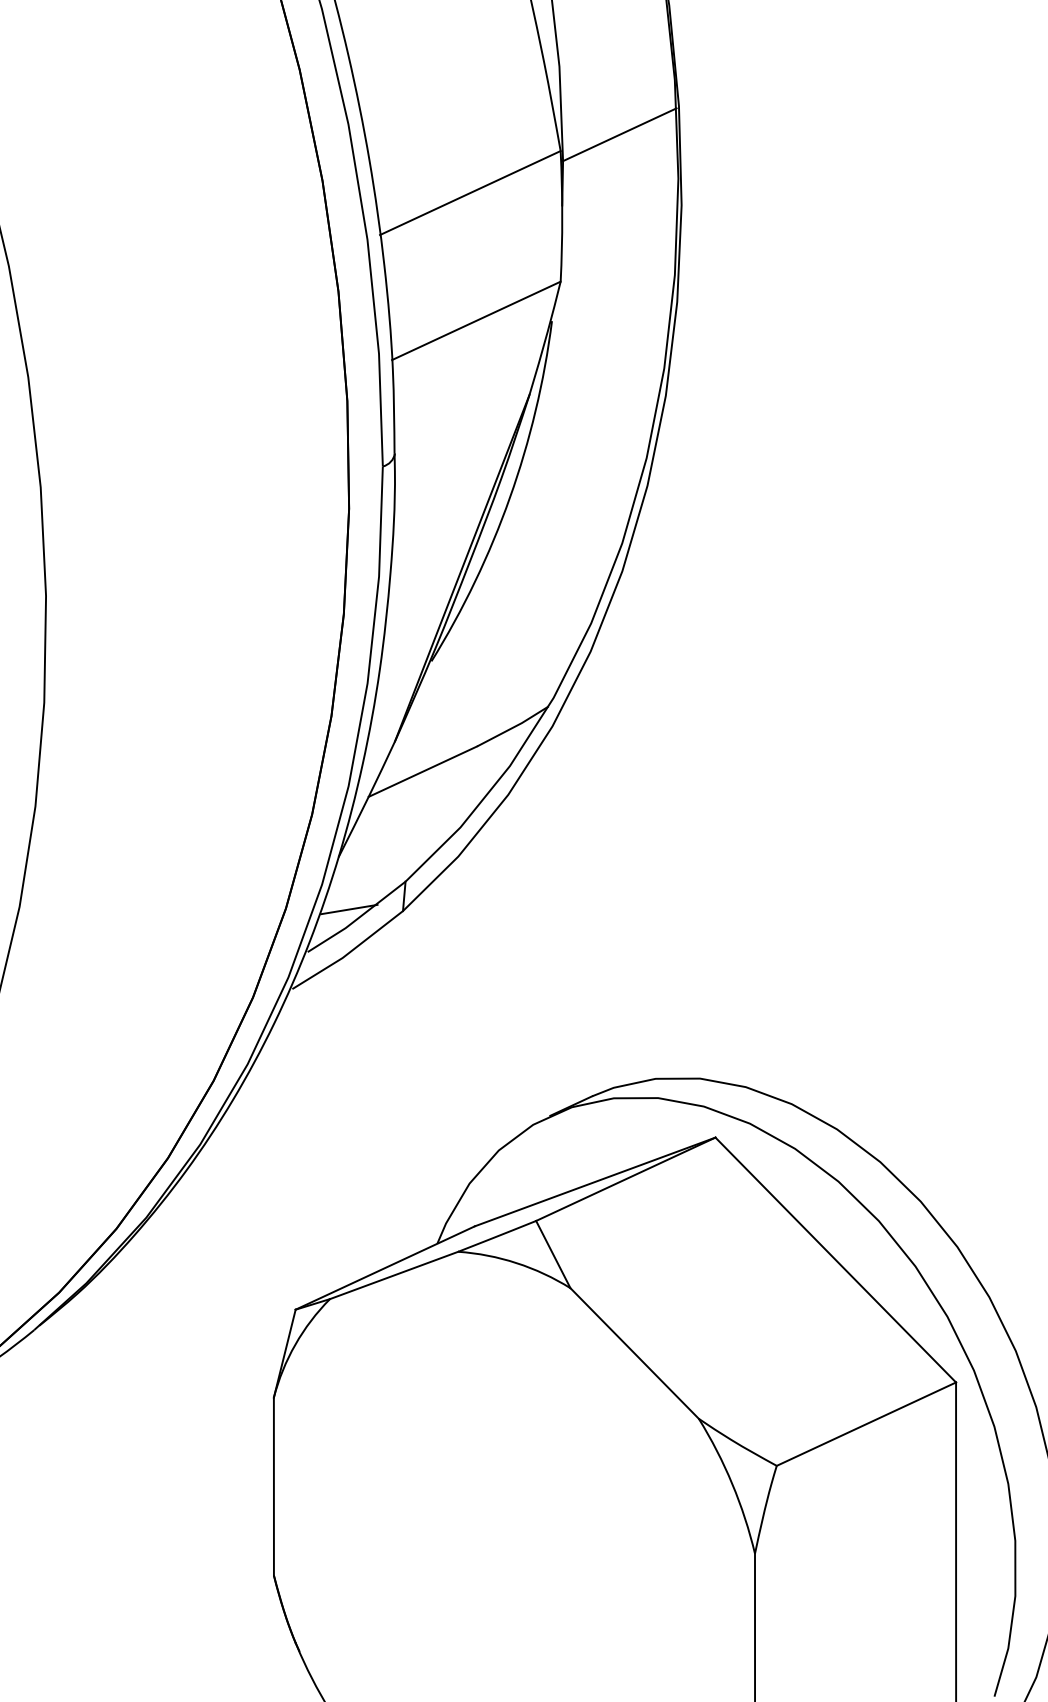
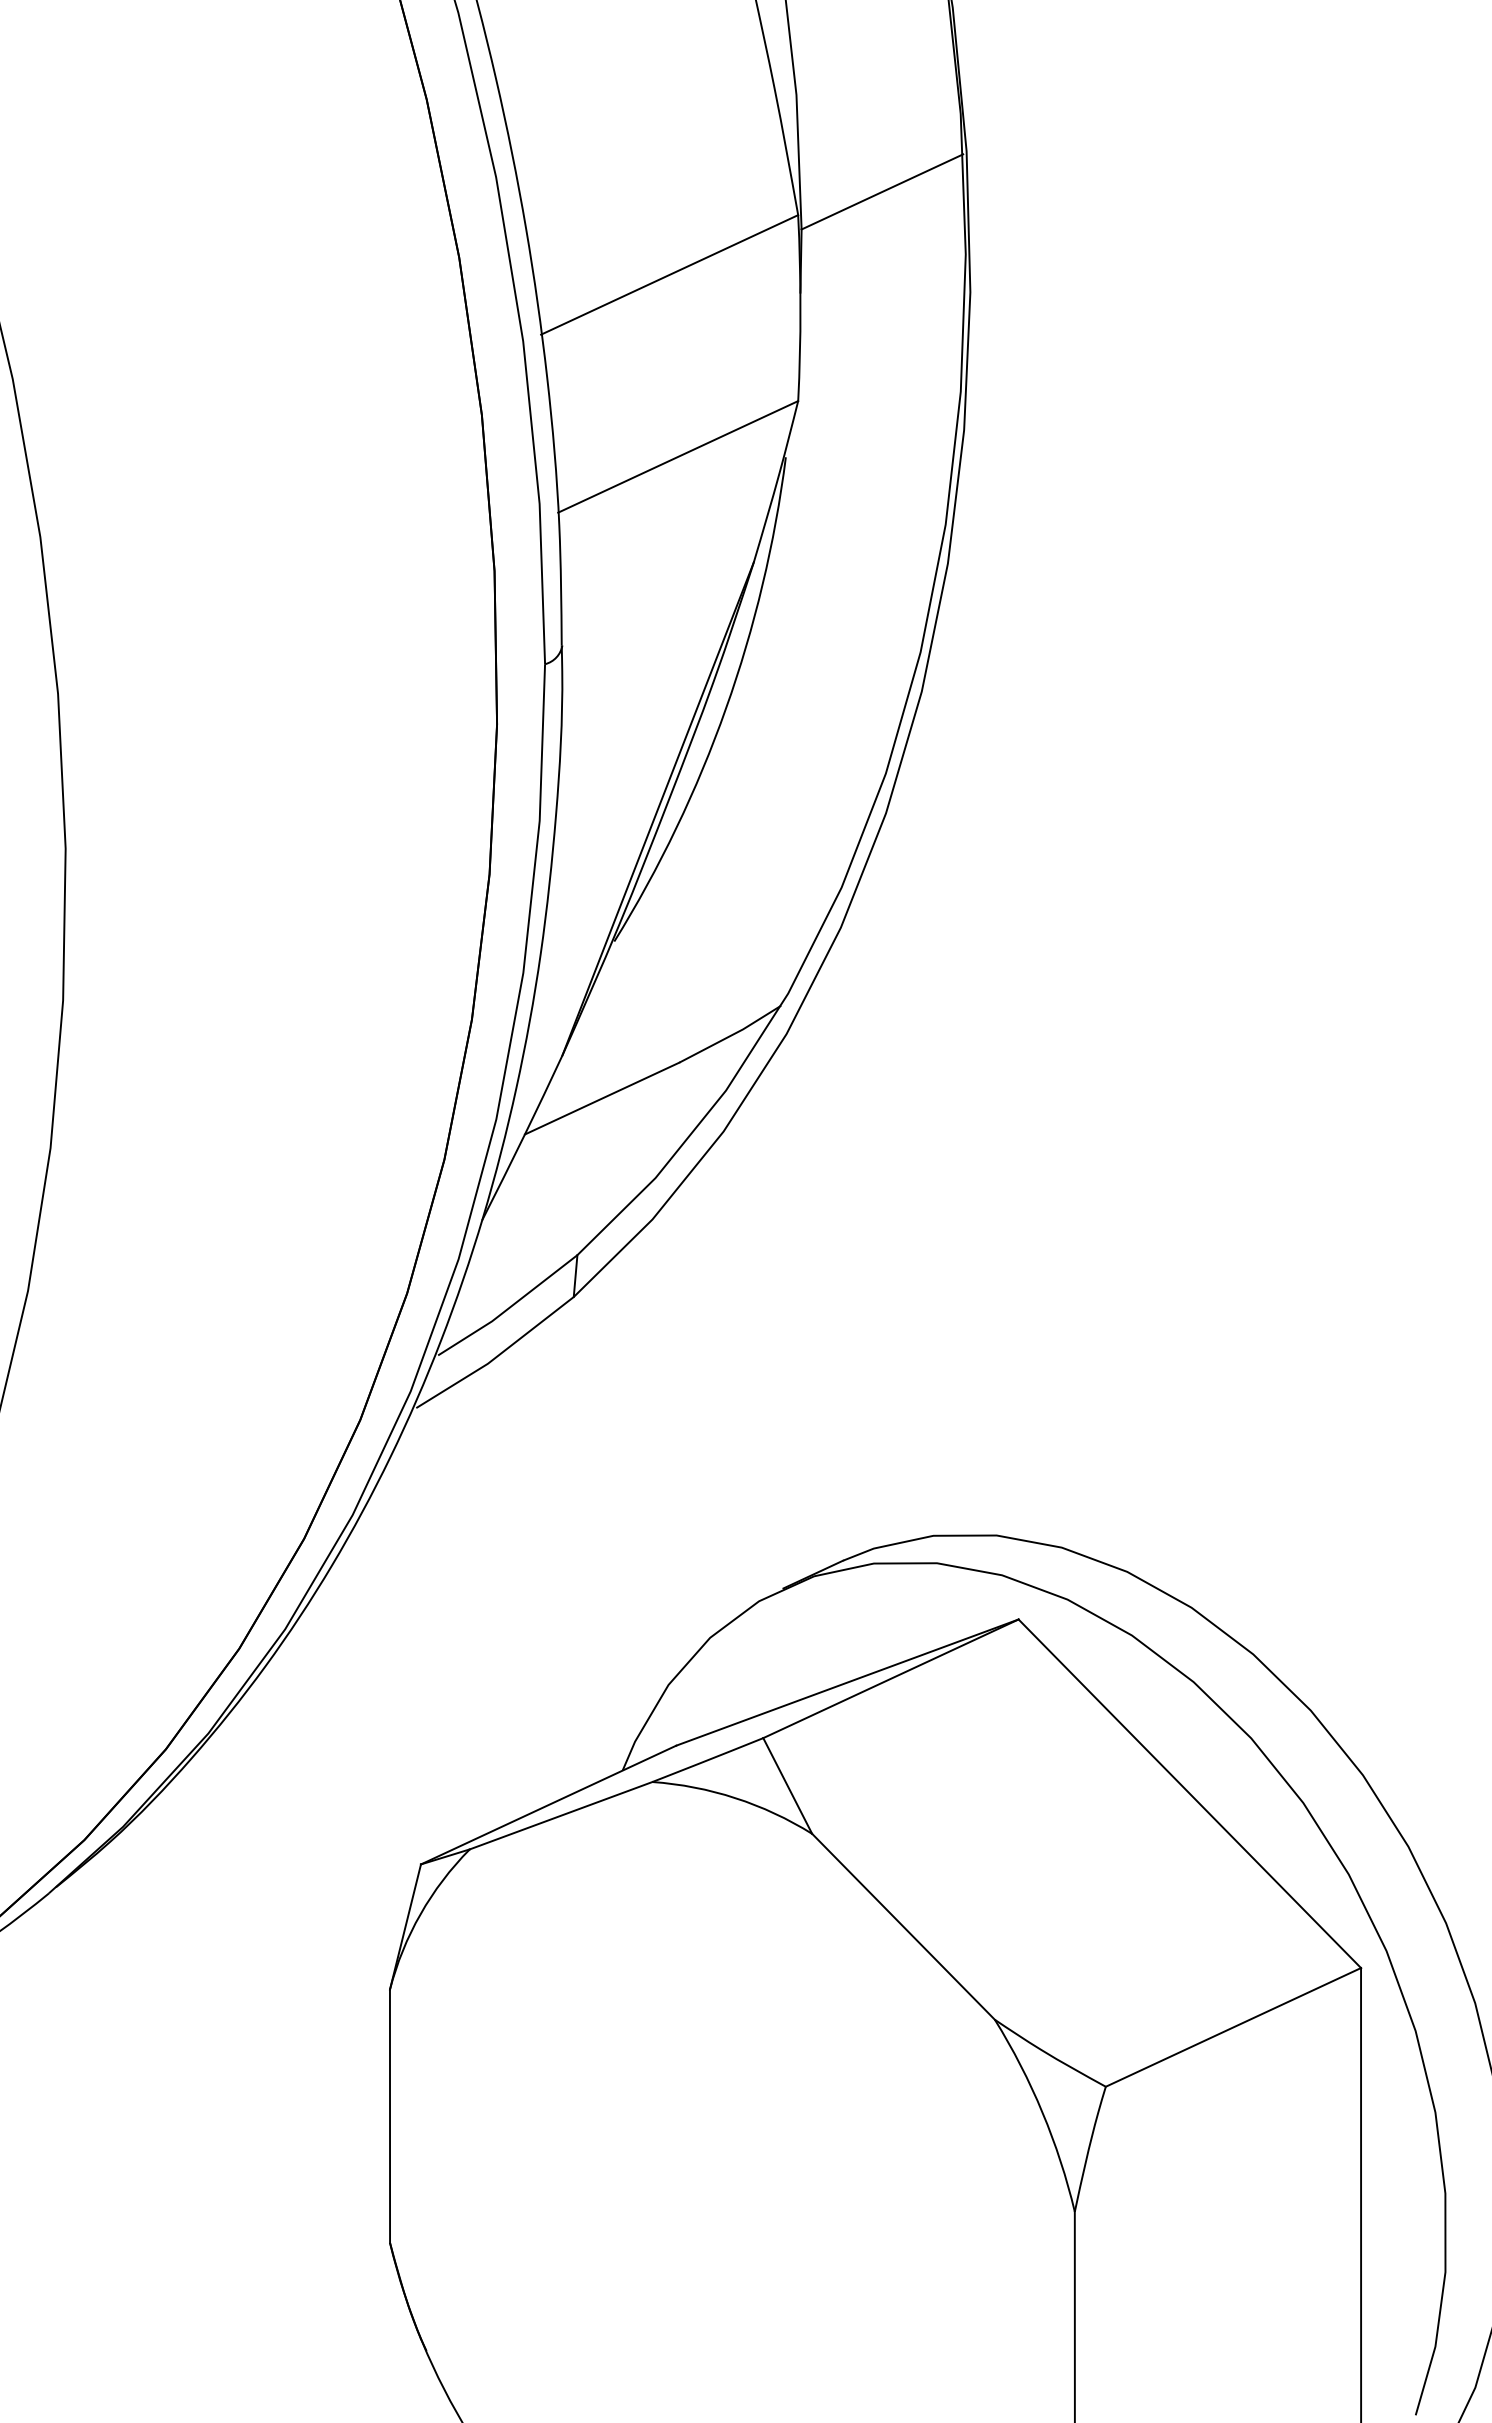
line: (349, 909) -> (497, 1294), removed

